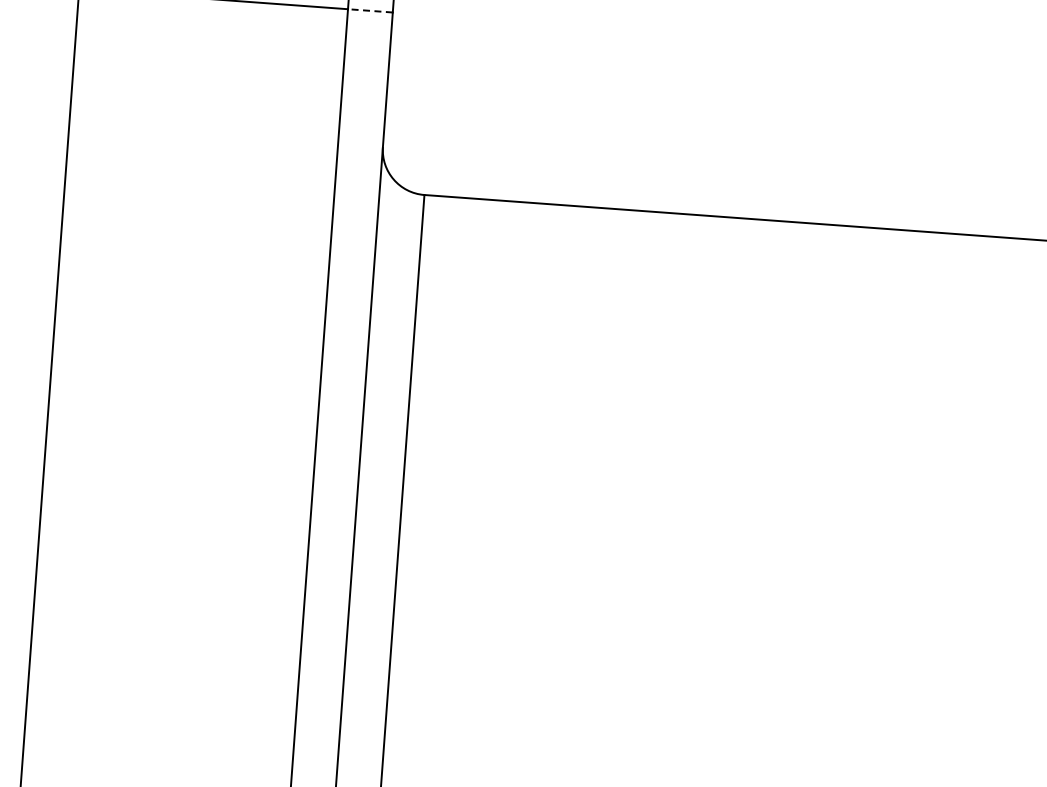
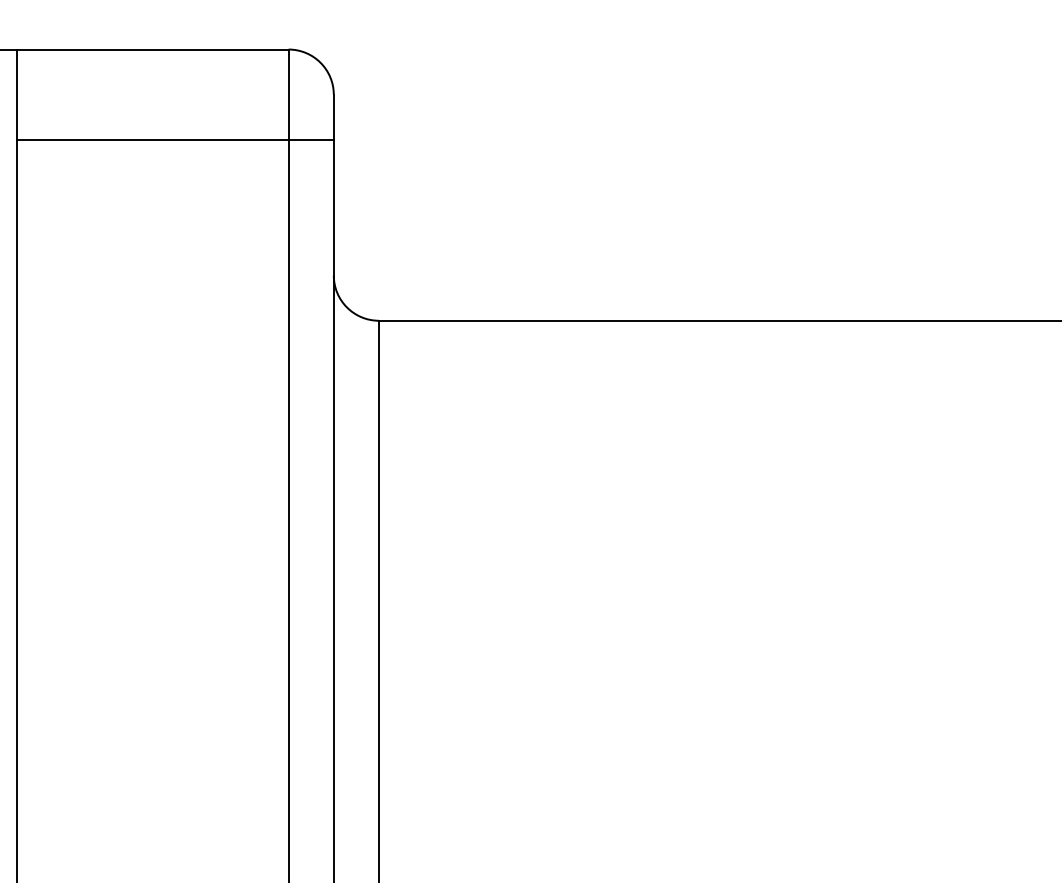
line: (370, 10) -> (311, 139), dashed -> solid

